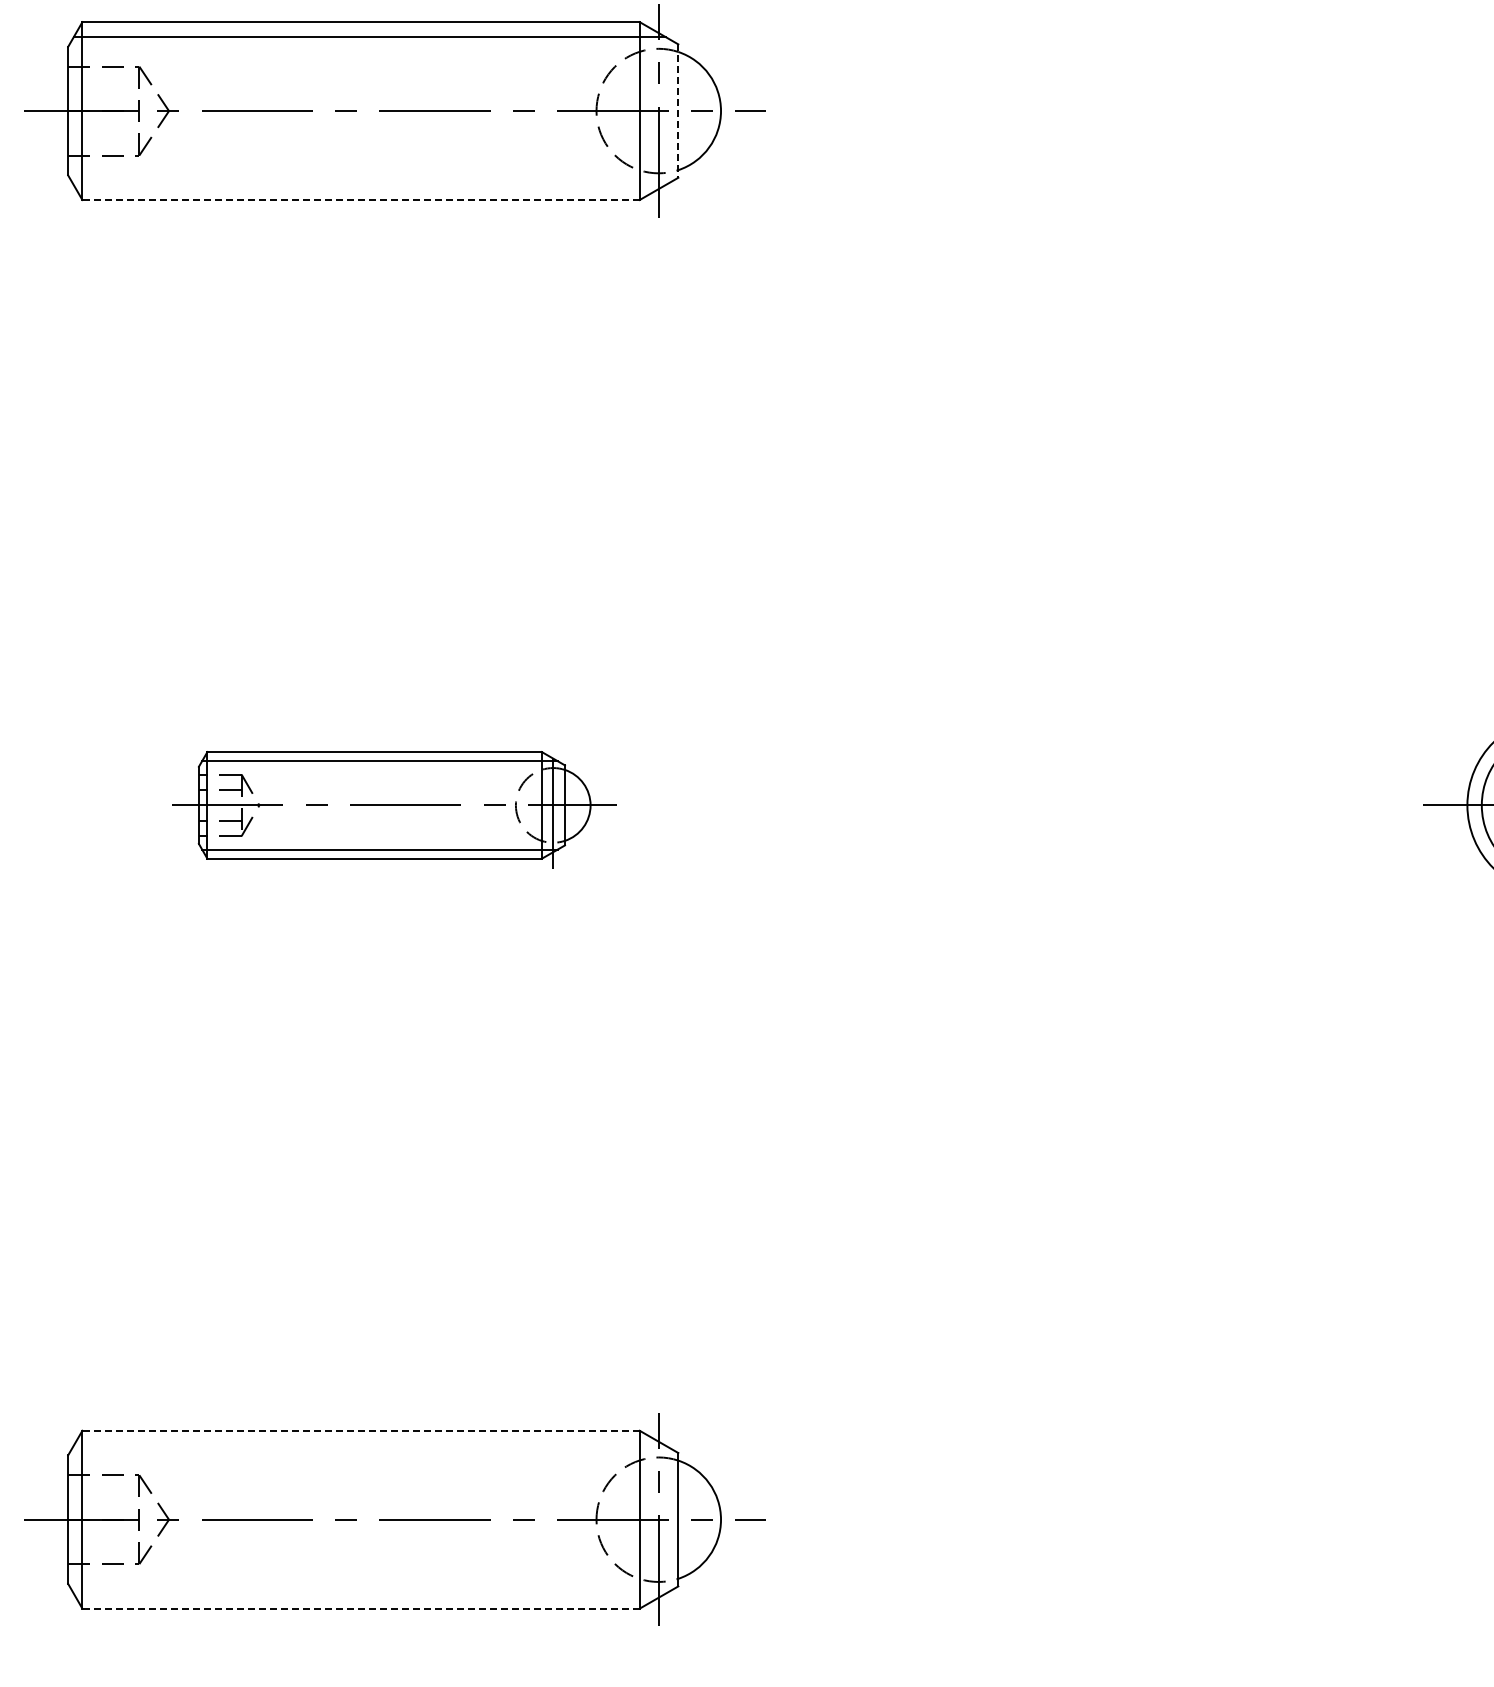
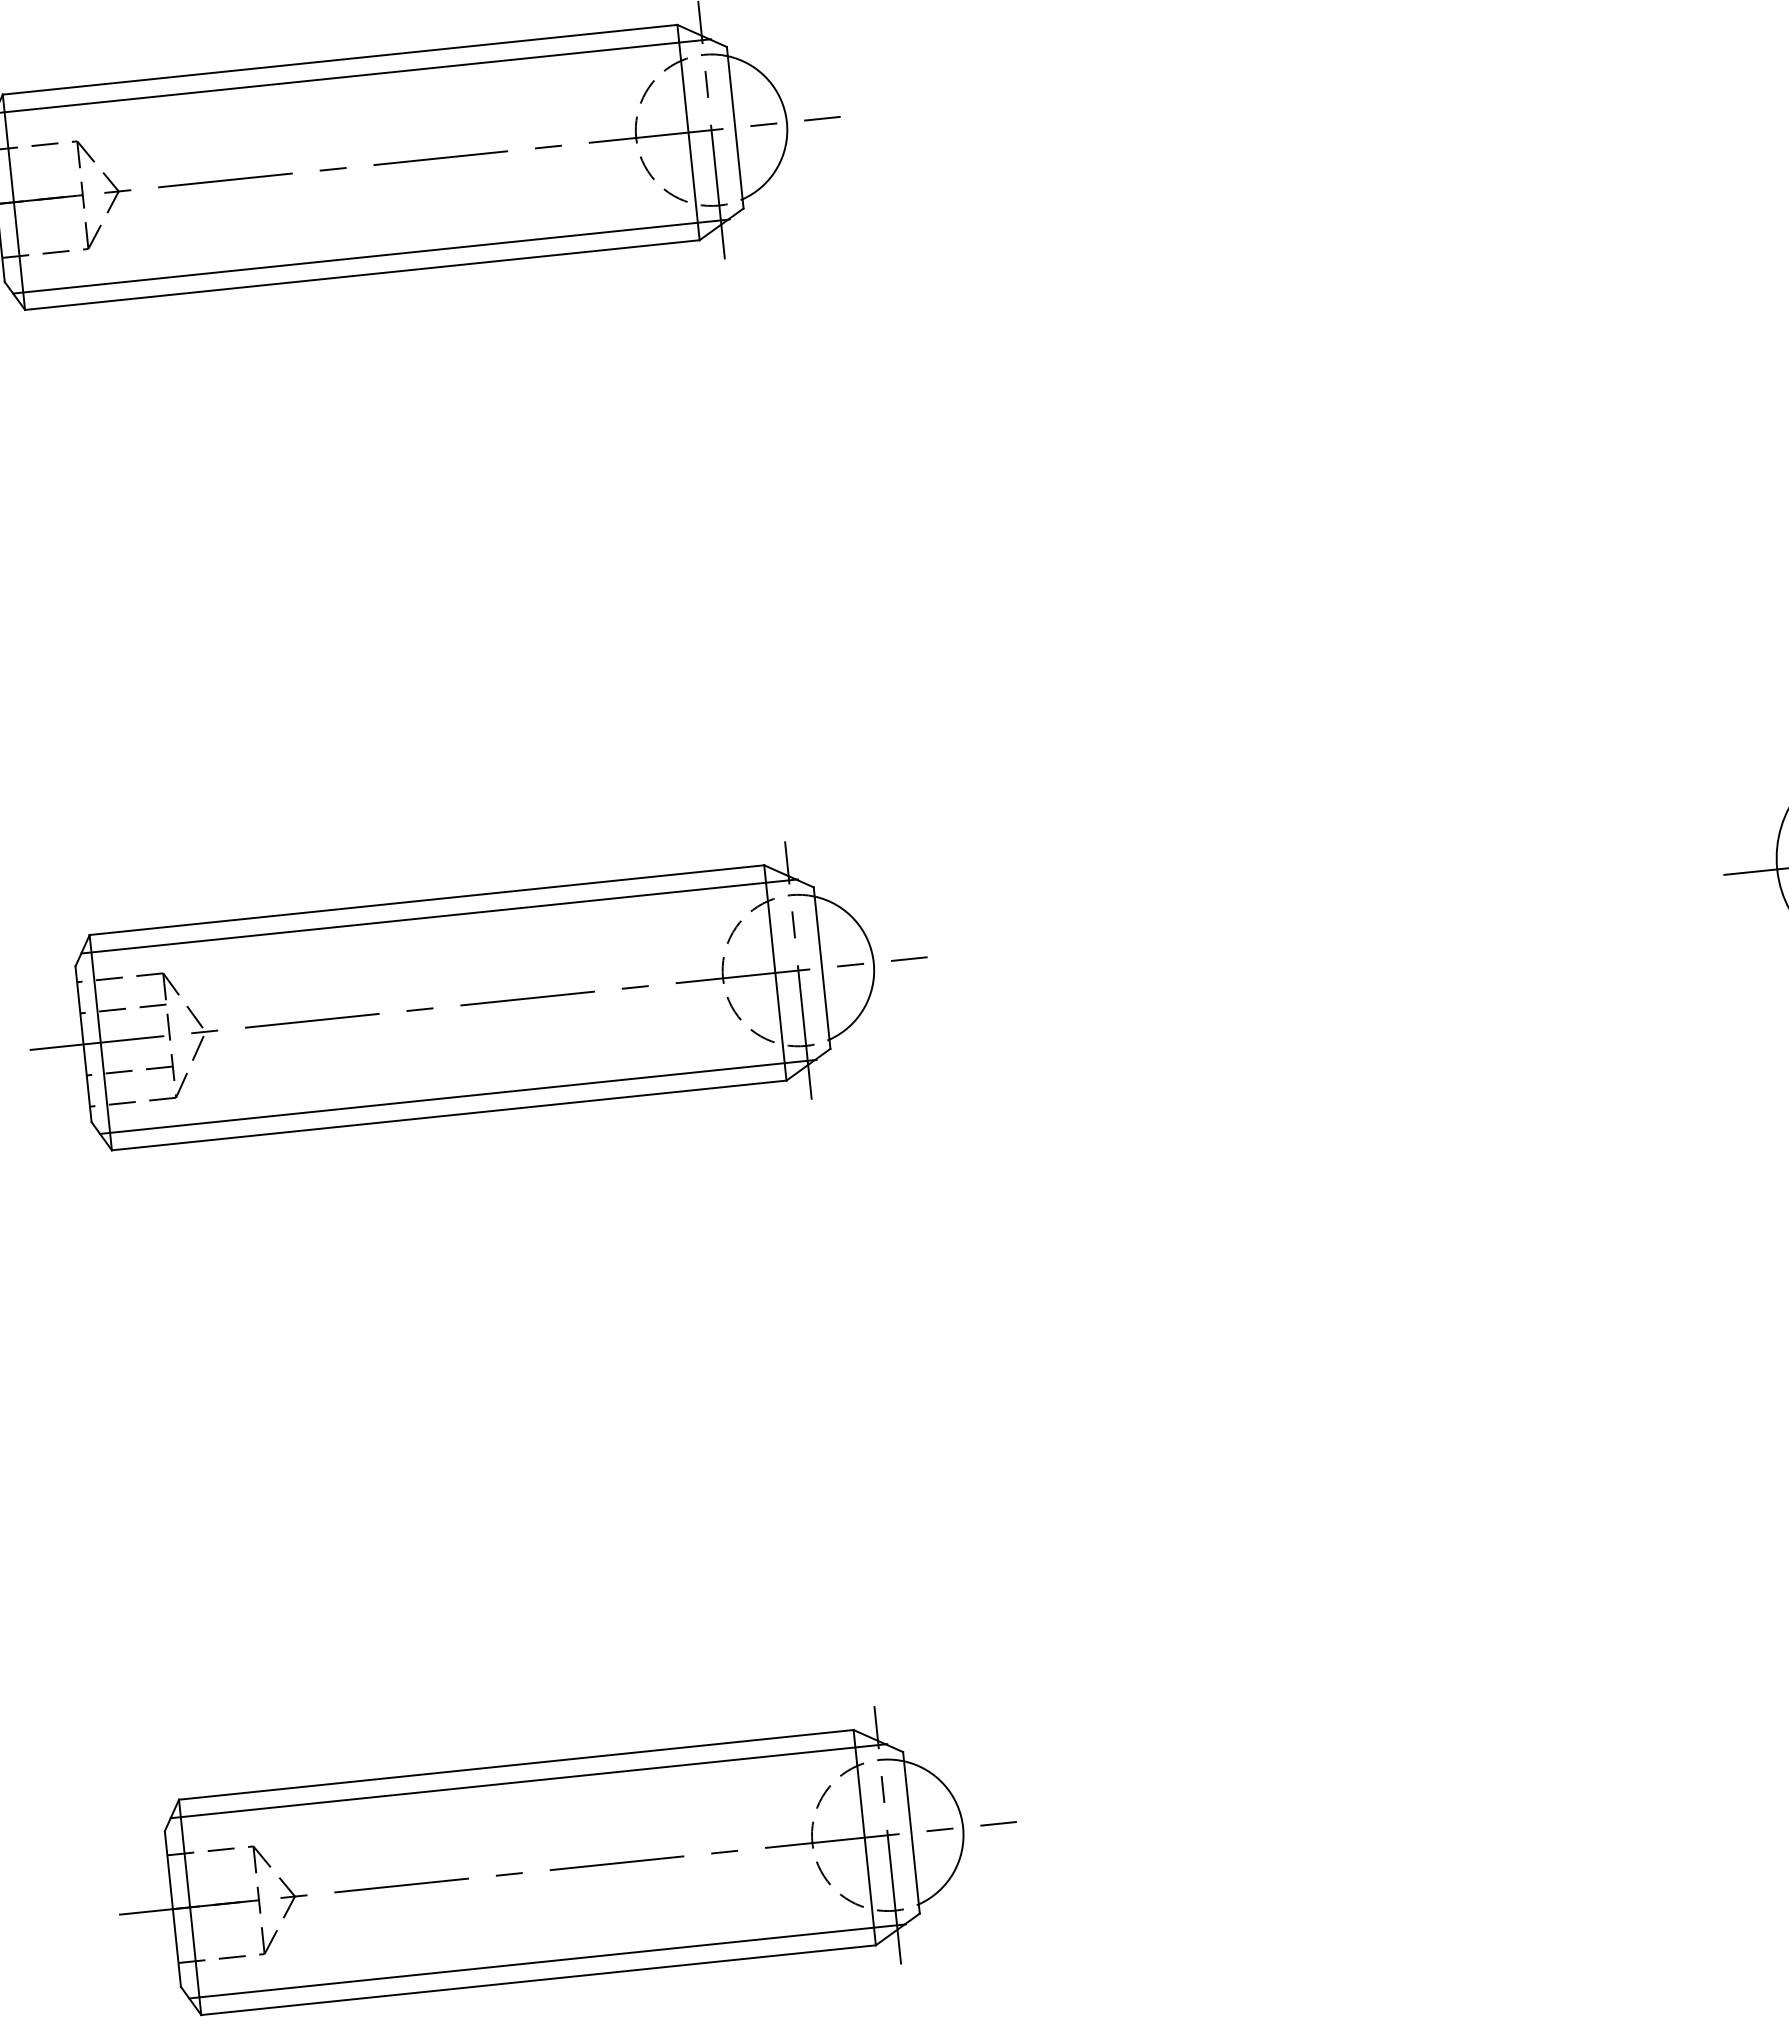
line: (678, 111) -> (735, 128), dashed -> solid
line: (370, 185) -> (371, 256), added
line: (361, 200) -> (362, 275), dashed -> solid
part: (394, 805) -> (478, 1003), size x1.67
line: (361, 1430) -> (516, 1764), dashed -> solid
line: (370, 1445) -> (529, 1781), added
line: (370, 1594) -> (548, 1961), added
line: (361, 1608) -> (539, 1979), dashed -> solid

